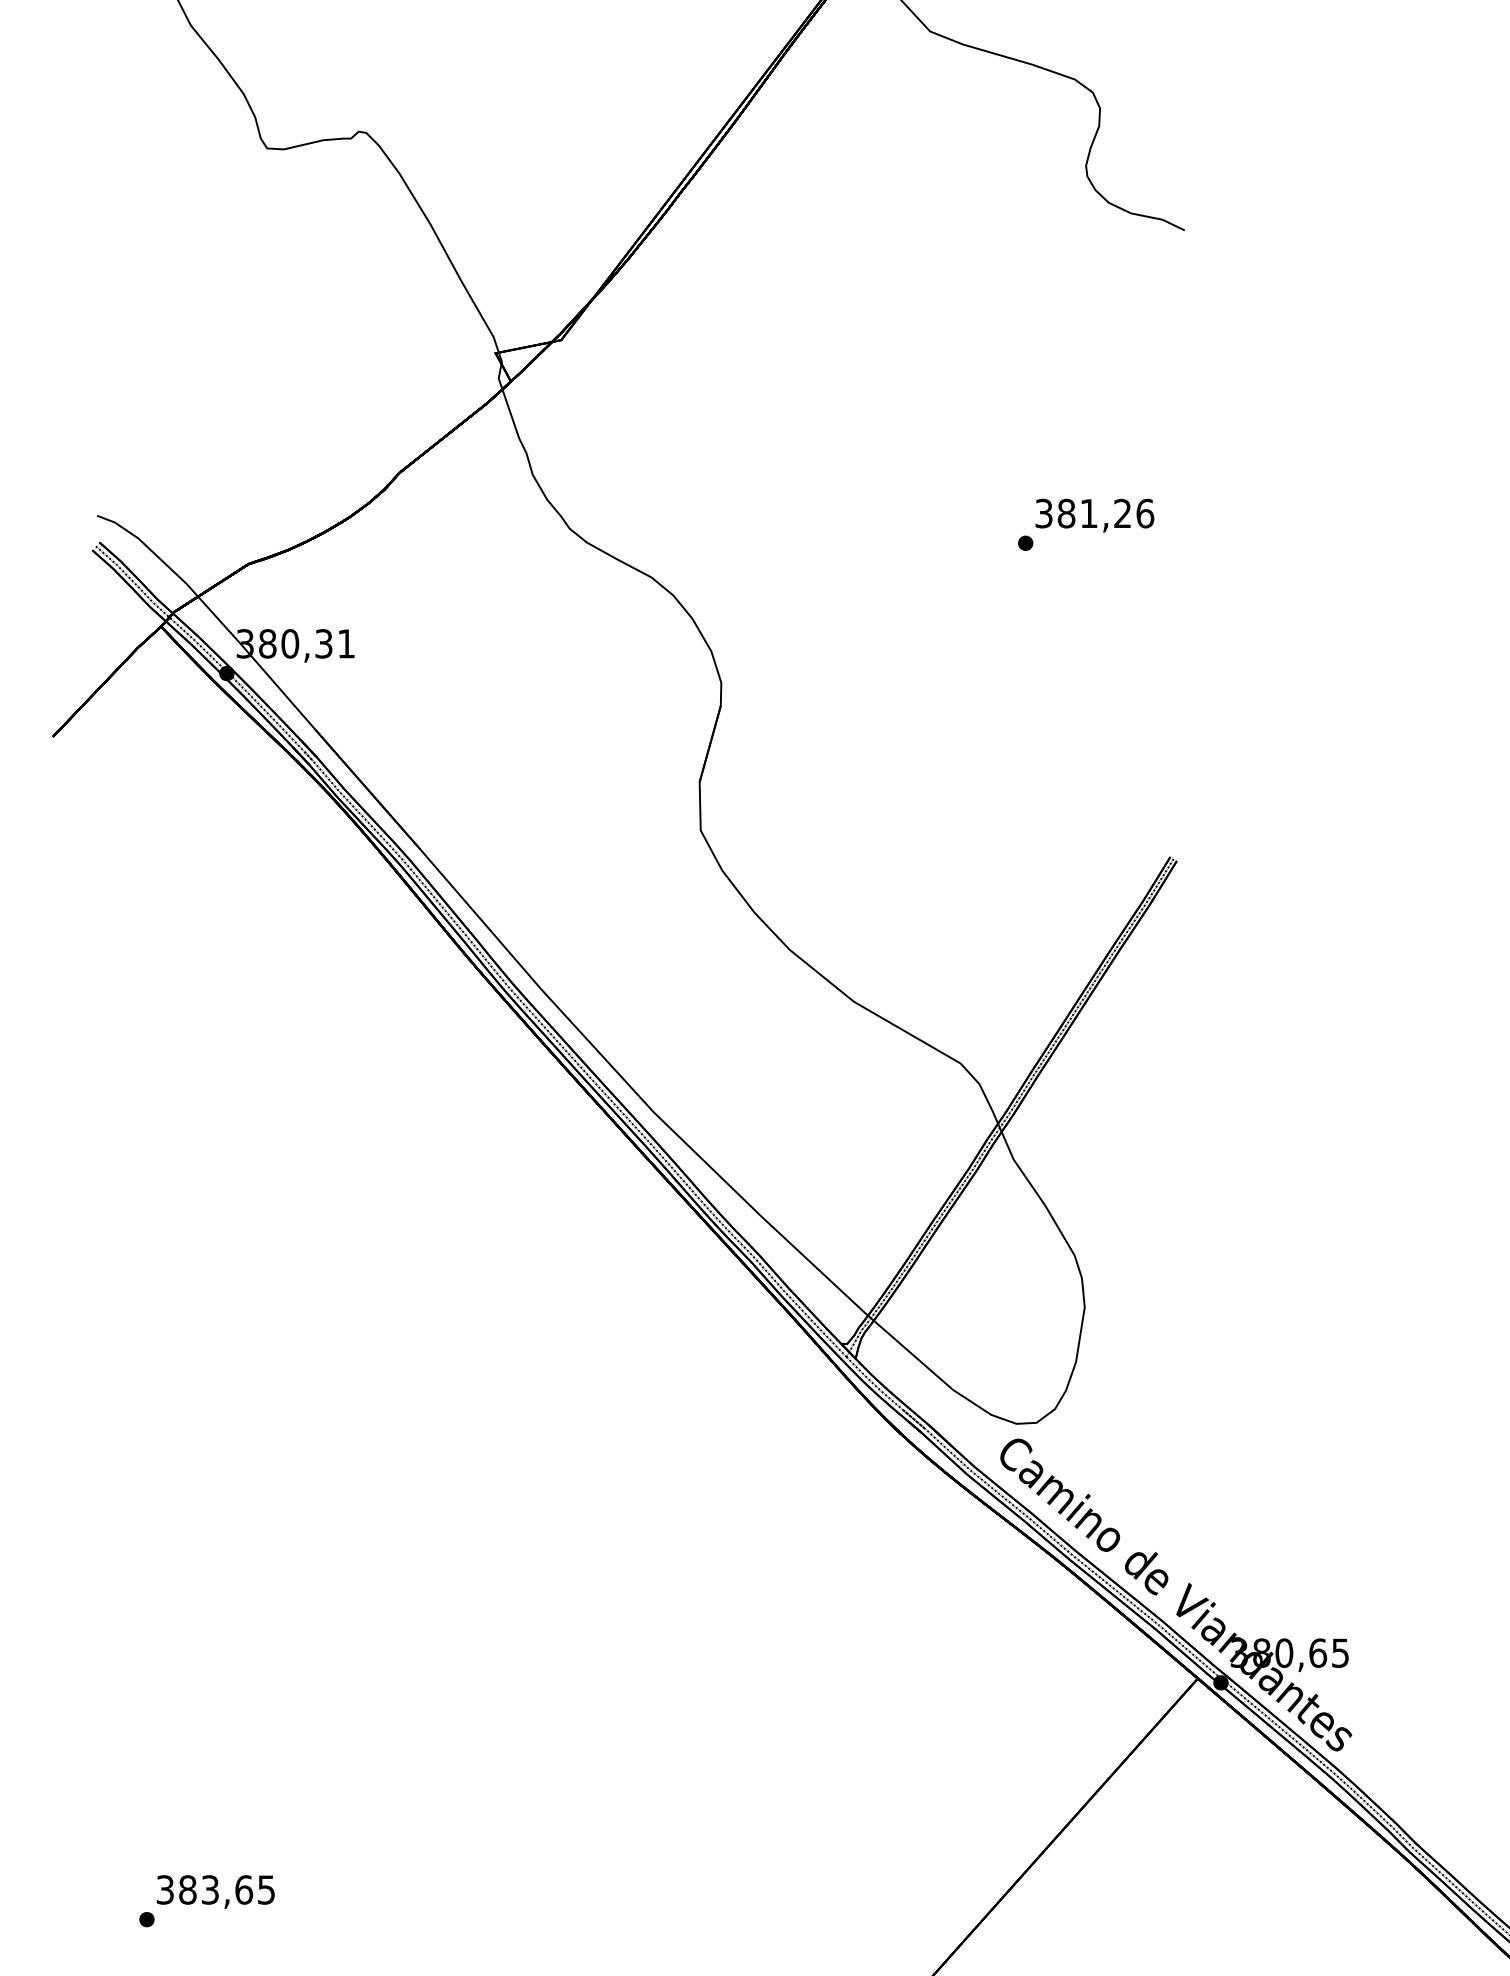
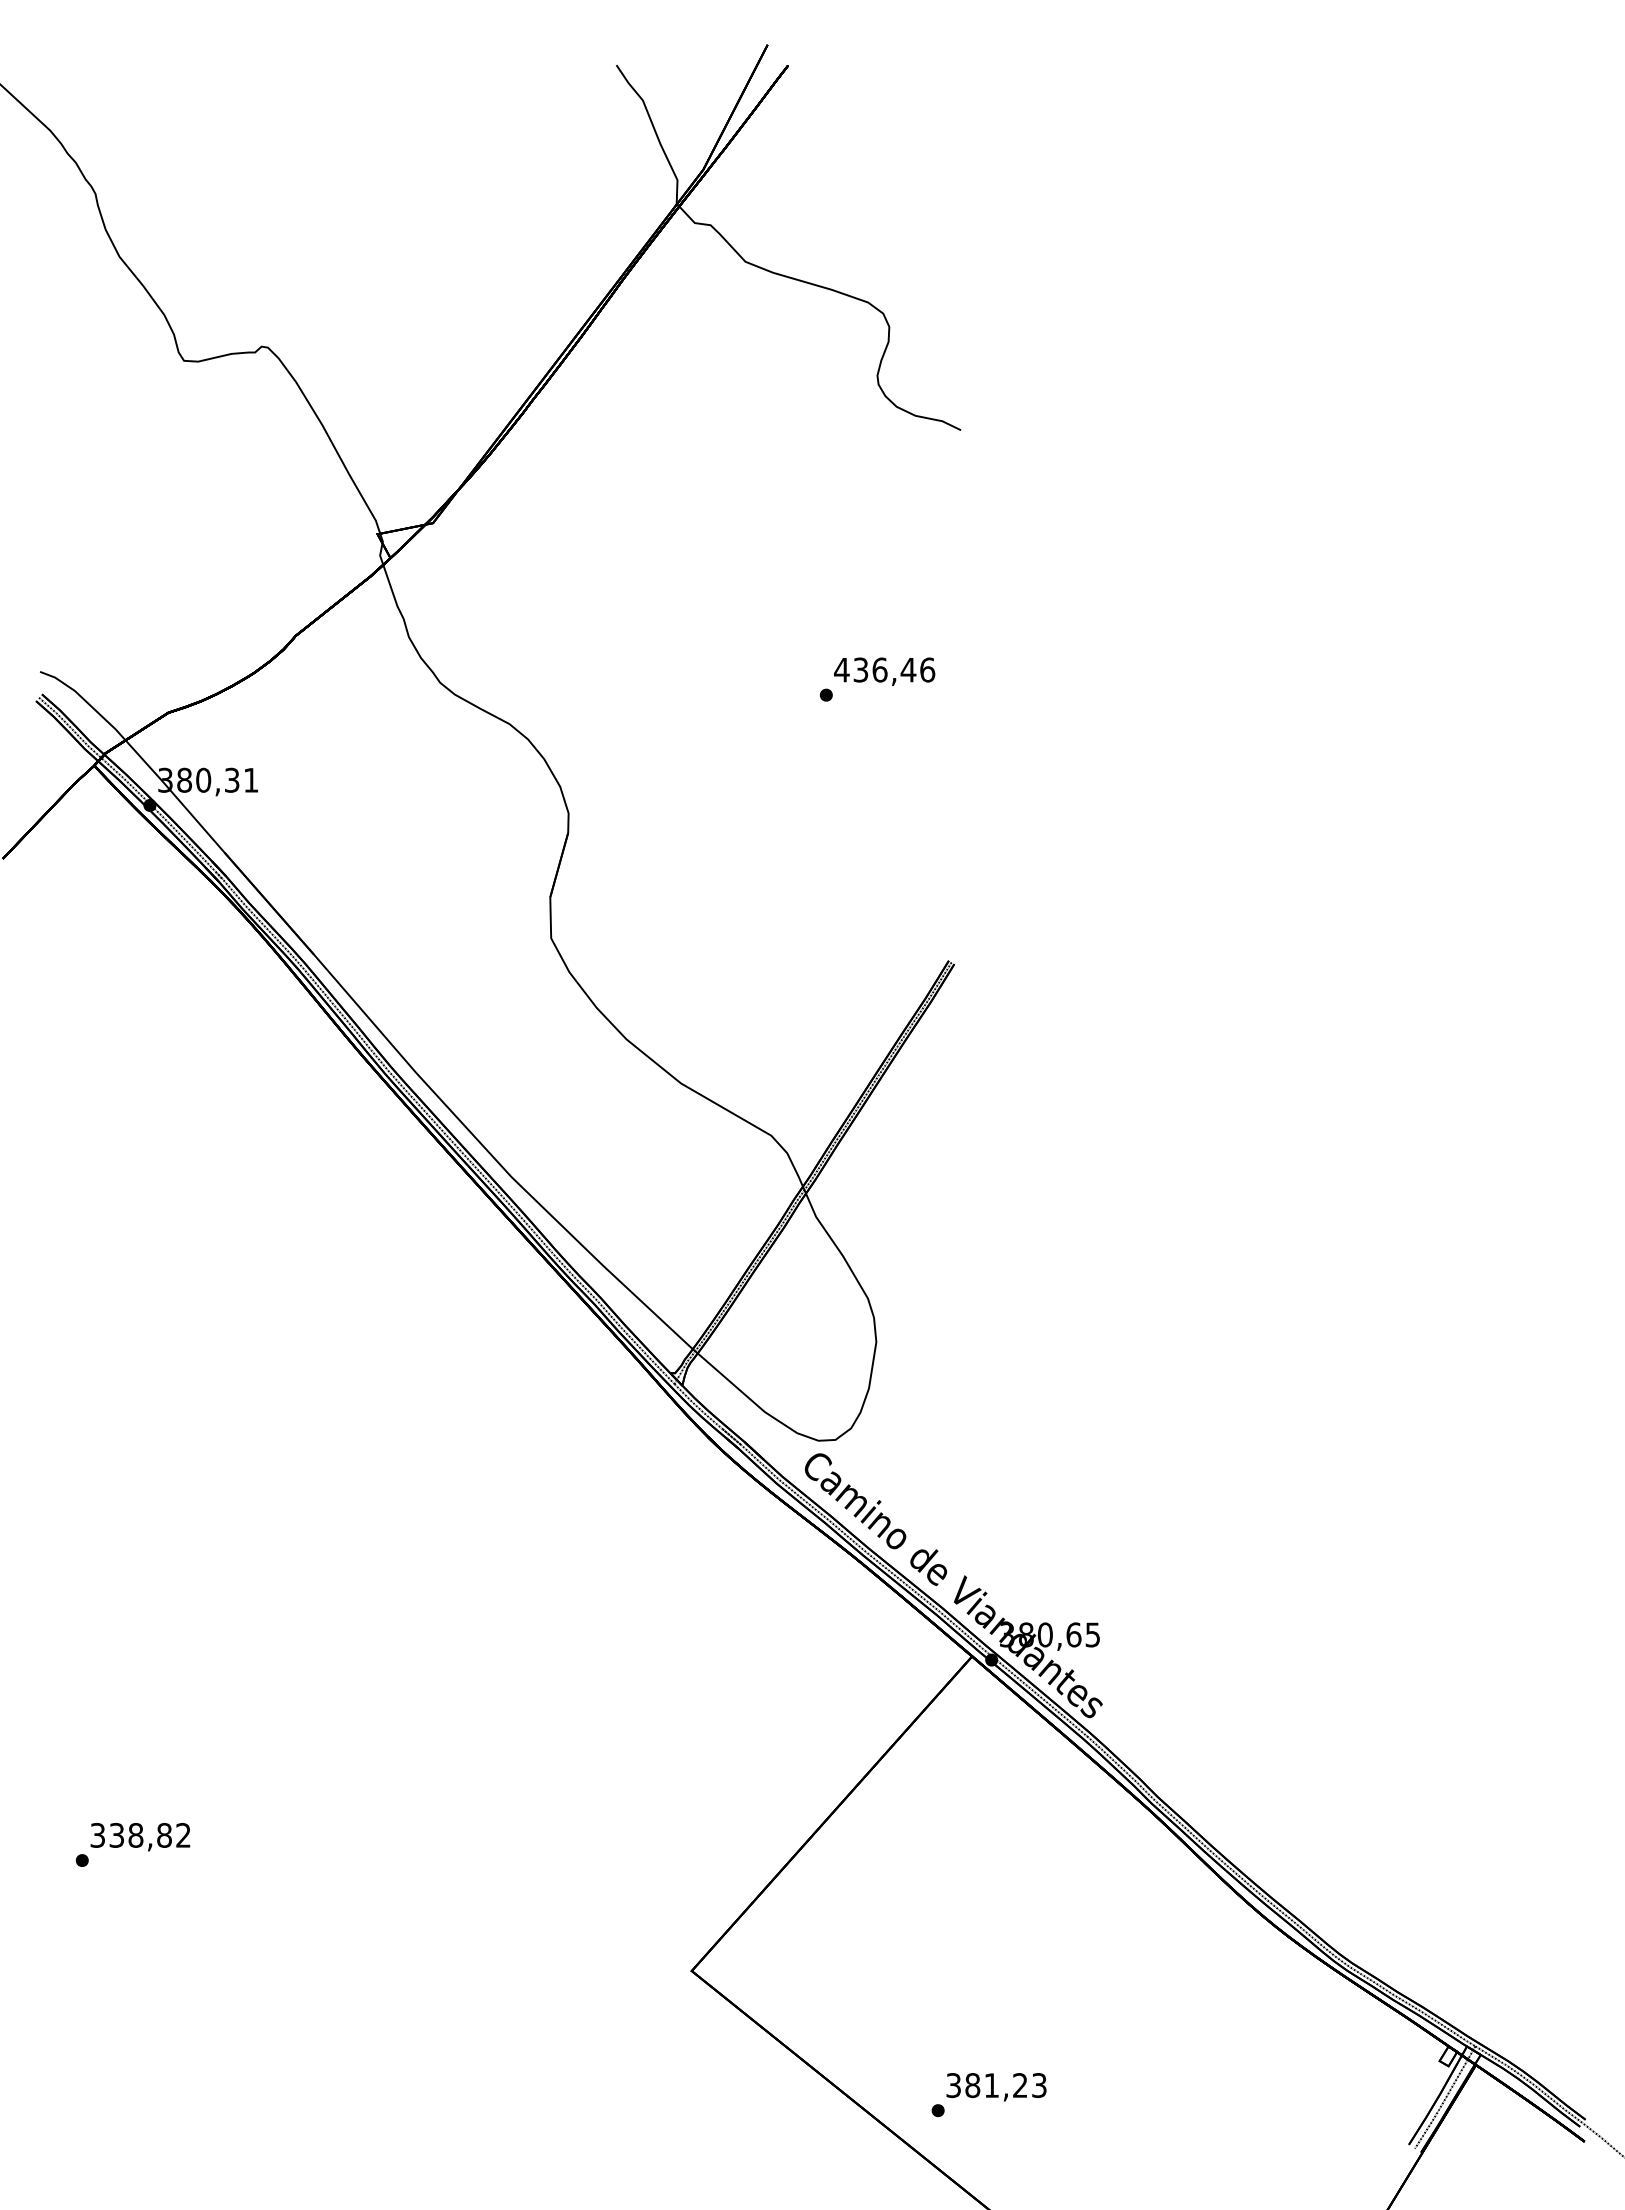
text: (1083, 512) -> (875, 669), 381,26 -> 436,46
text: (226, 1888) -> (149, 1834), 383,65 -> 338,82

